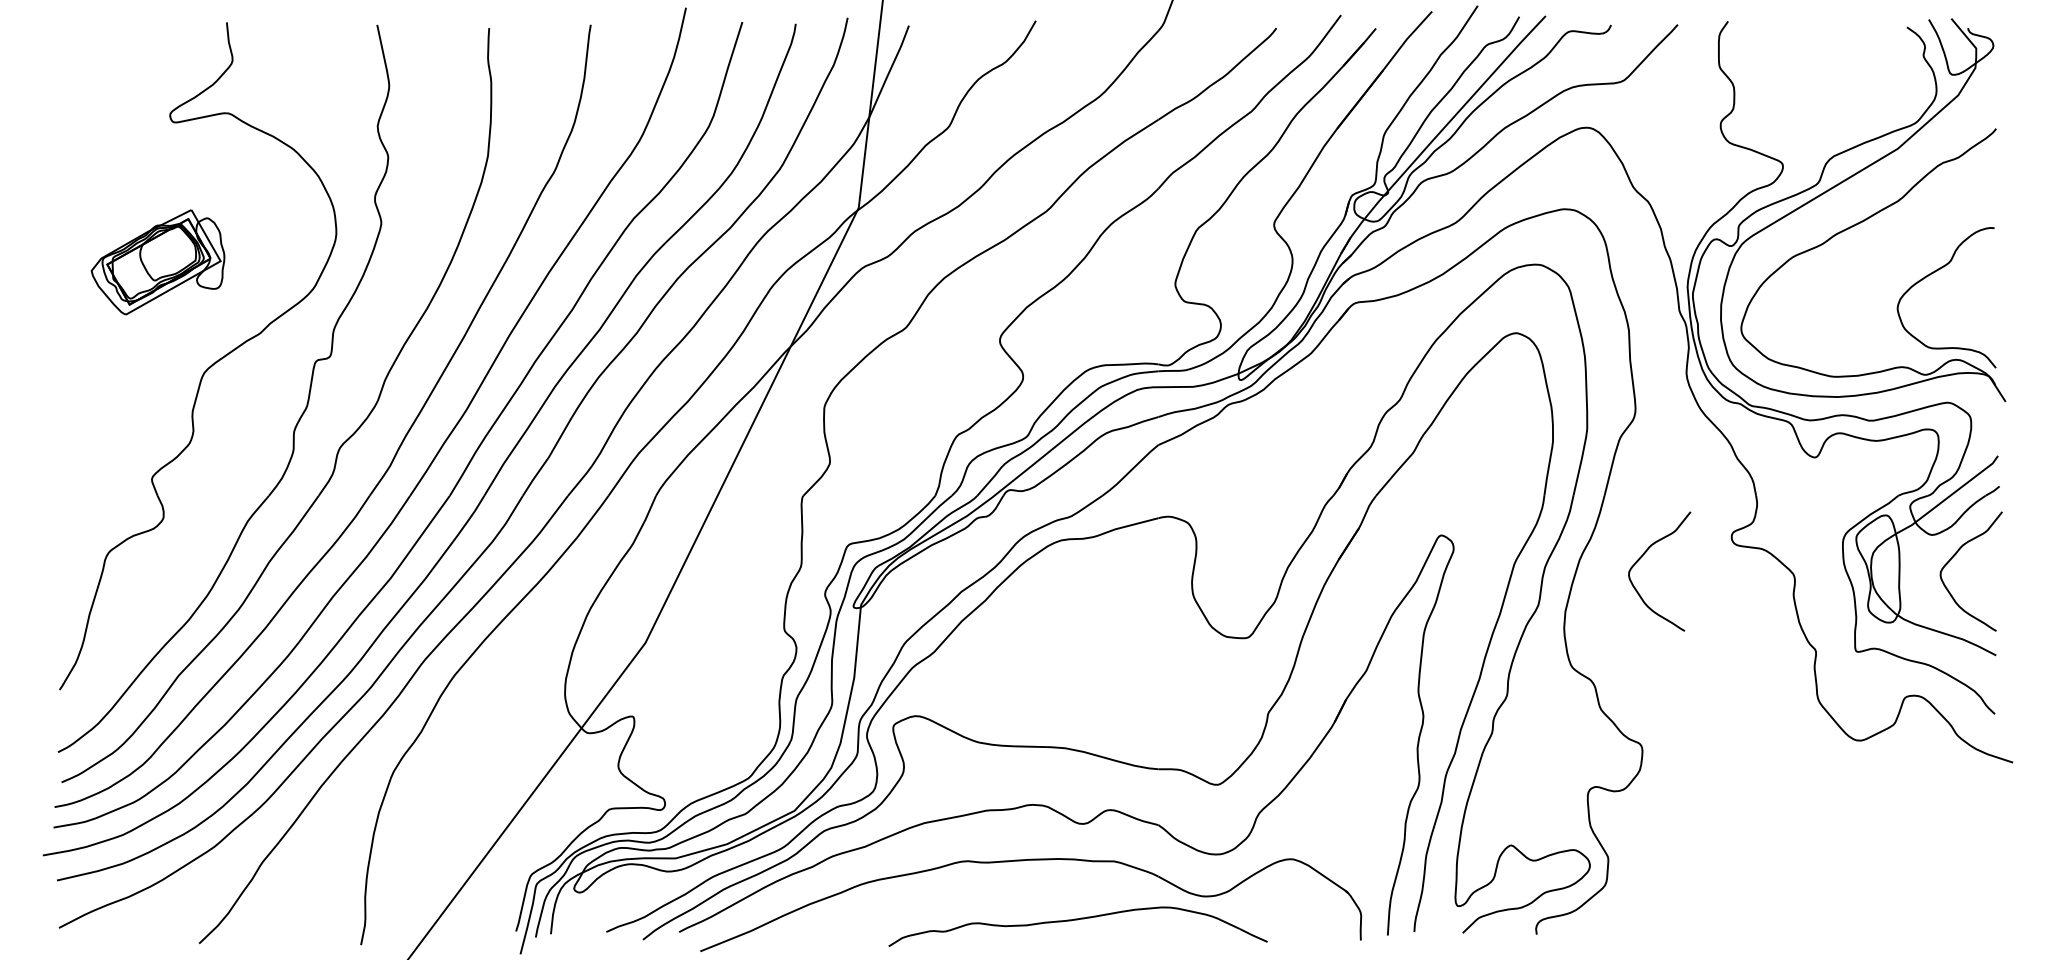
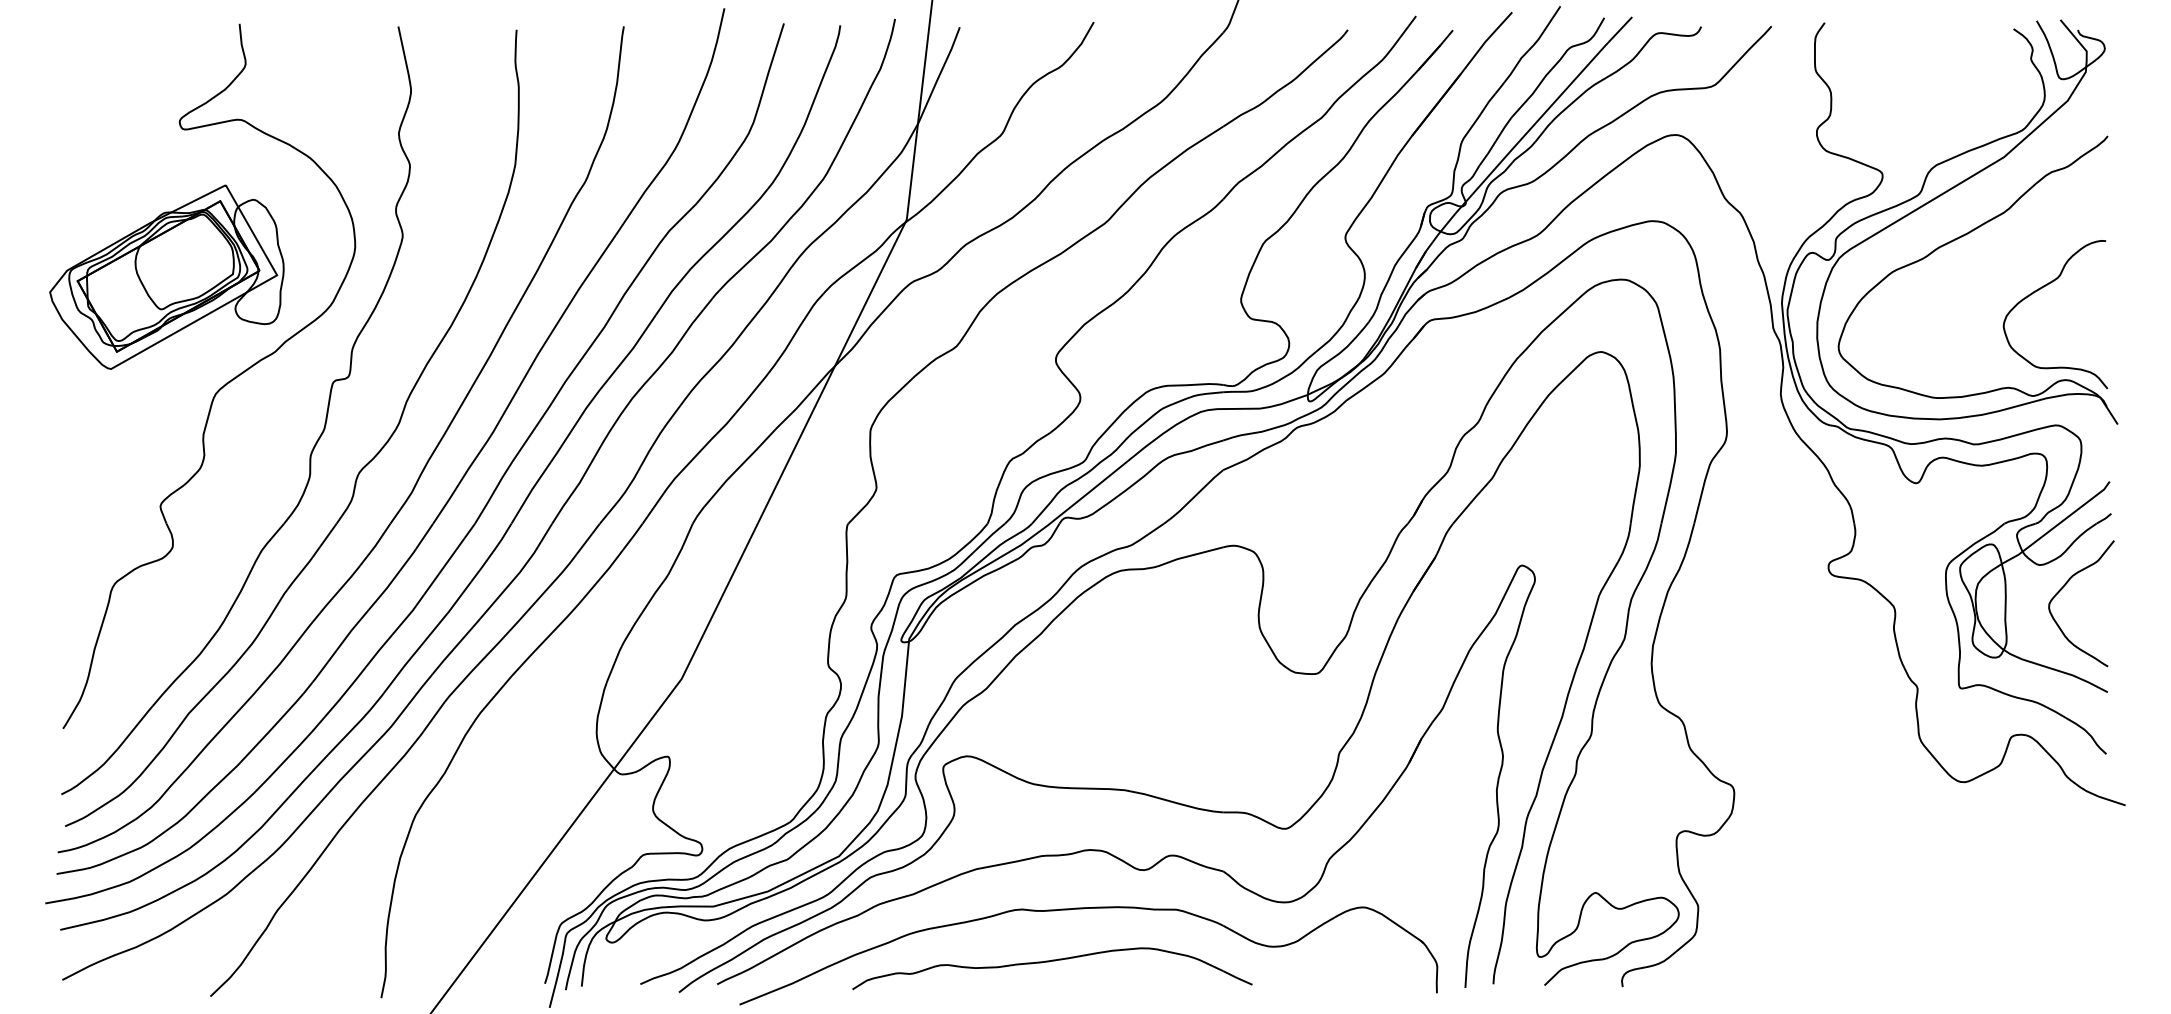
part: (157, 261) -> (166, 276), size x1.67
curve: (1642, 557) -> (1734, 588), removed
part: (1075, 920) -> (1049, 962), moved

